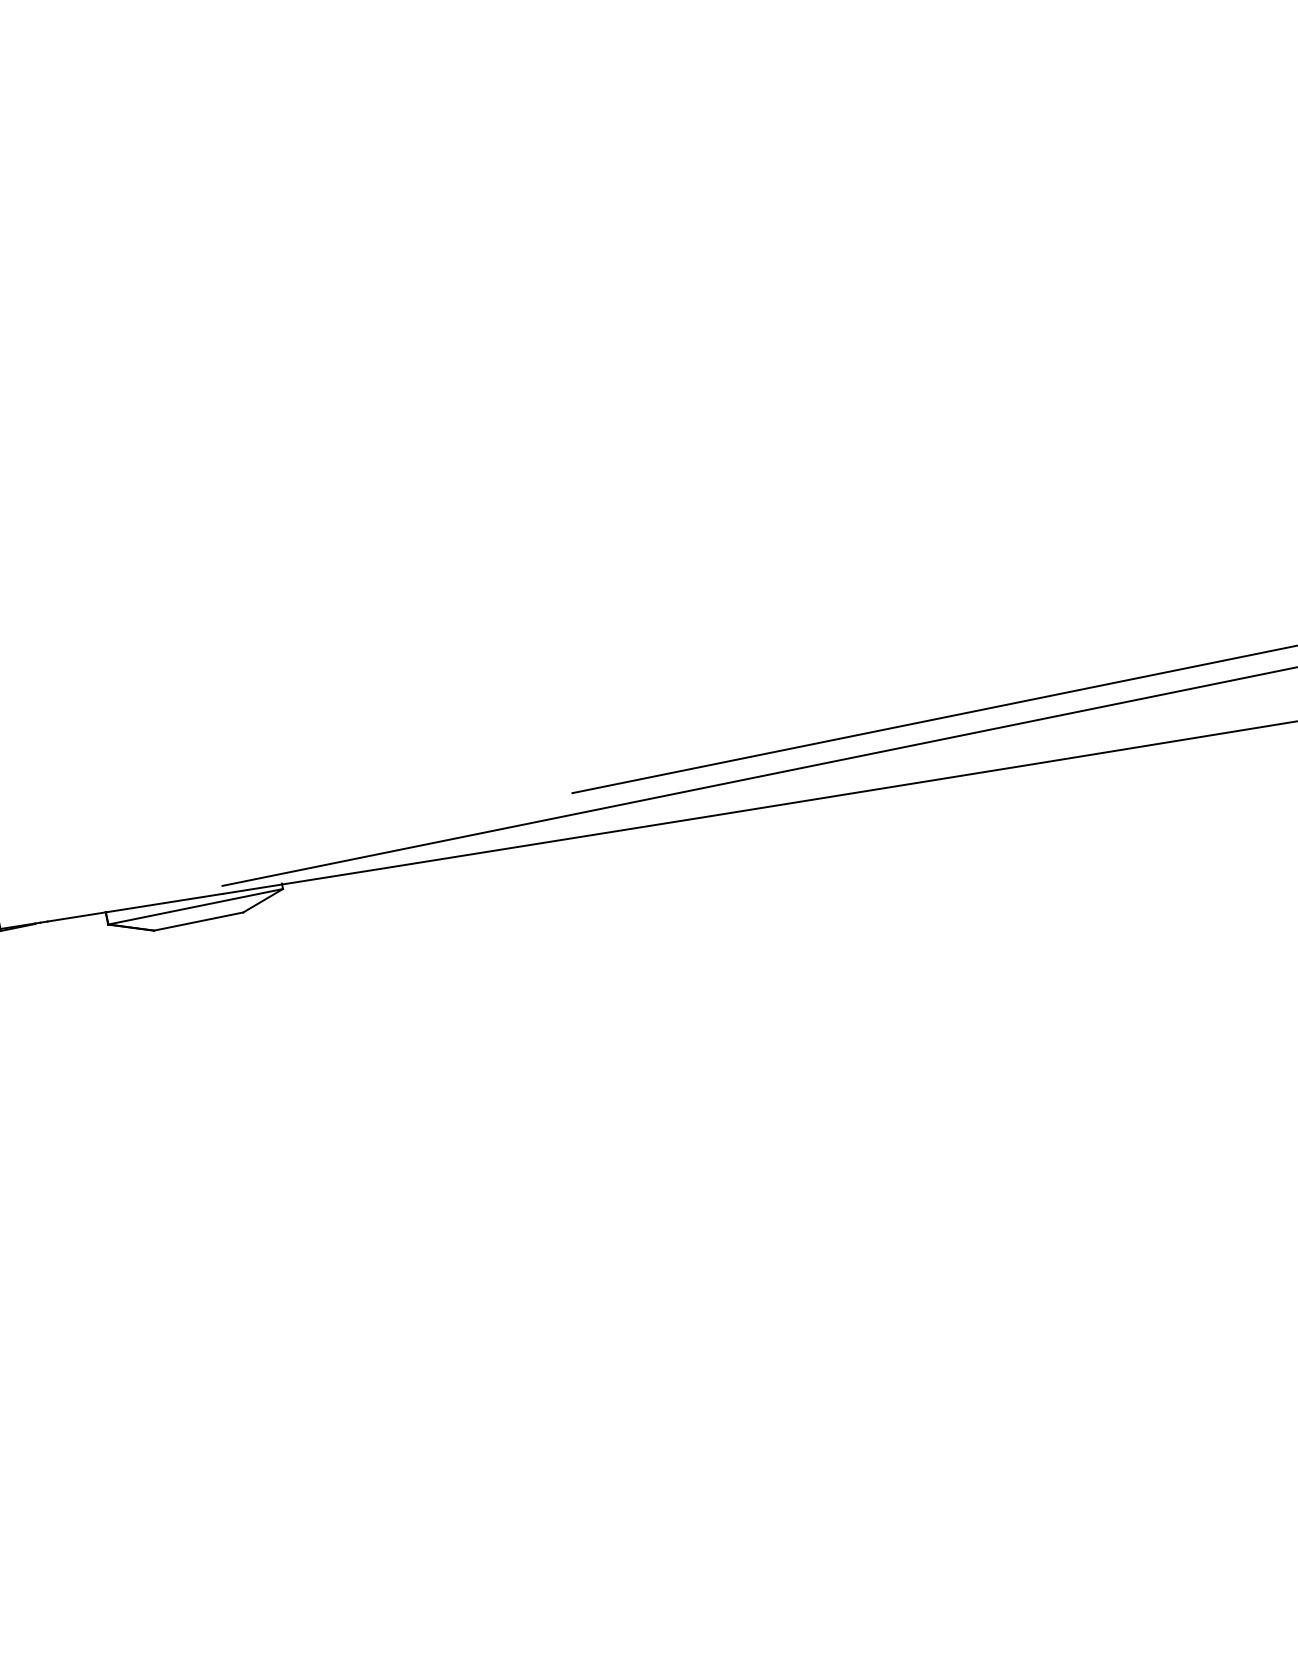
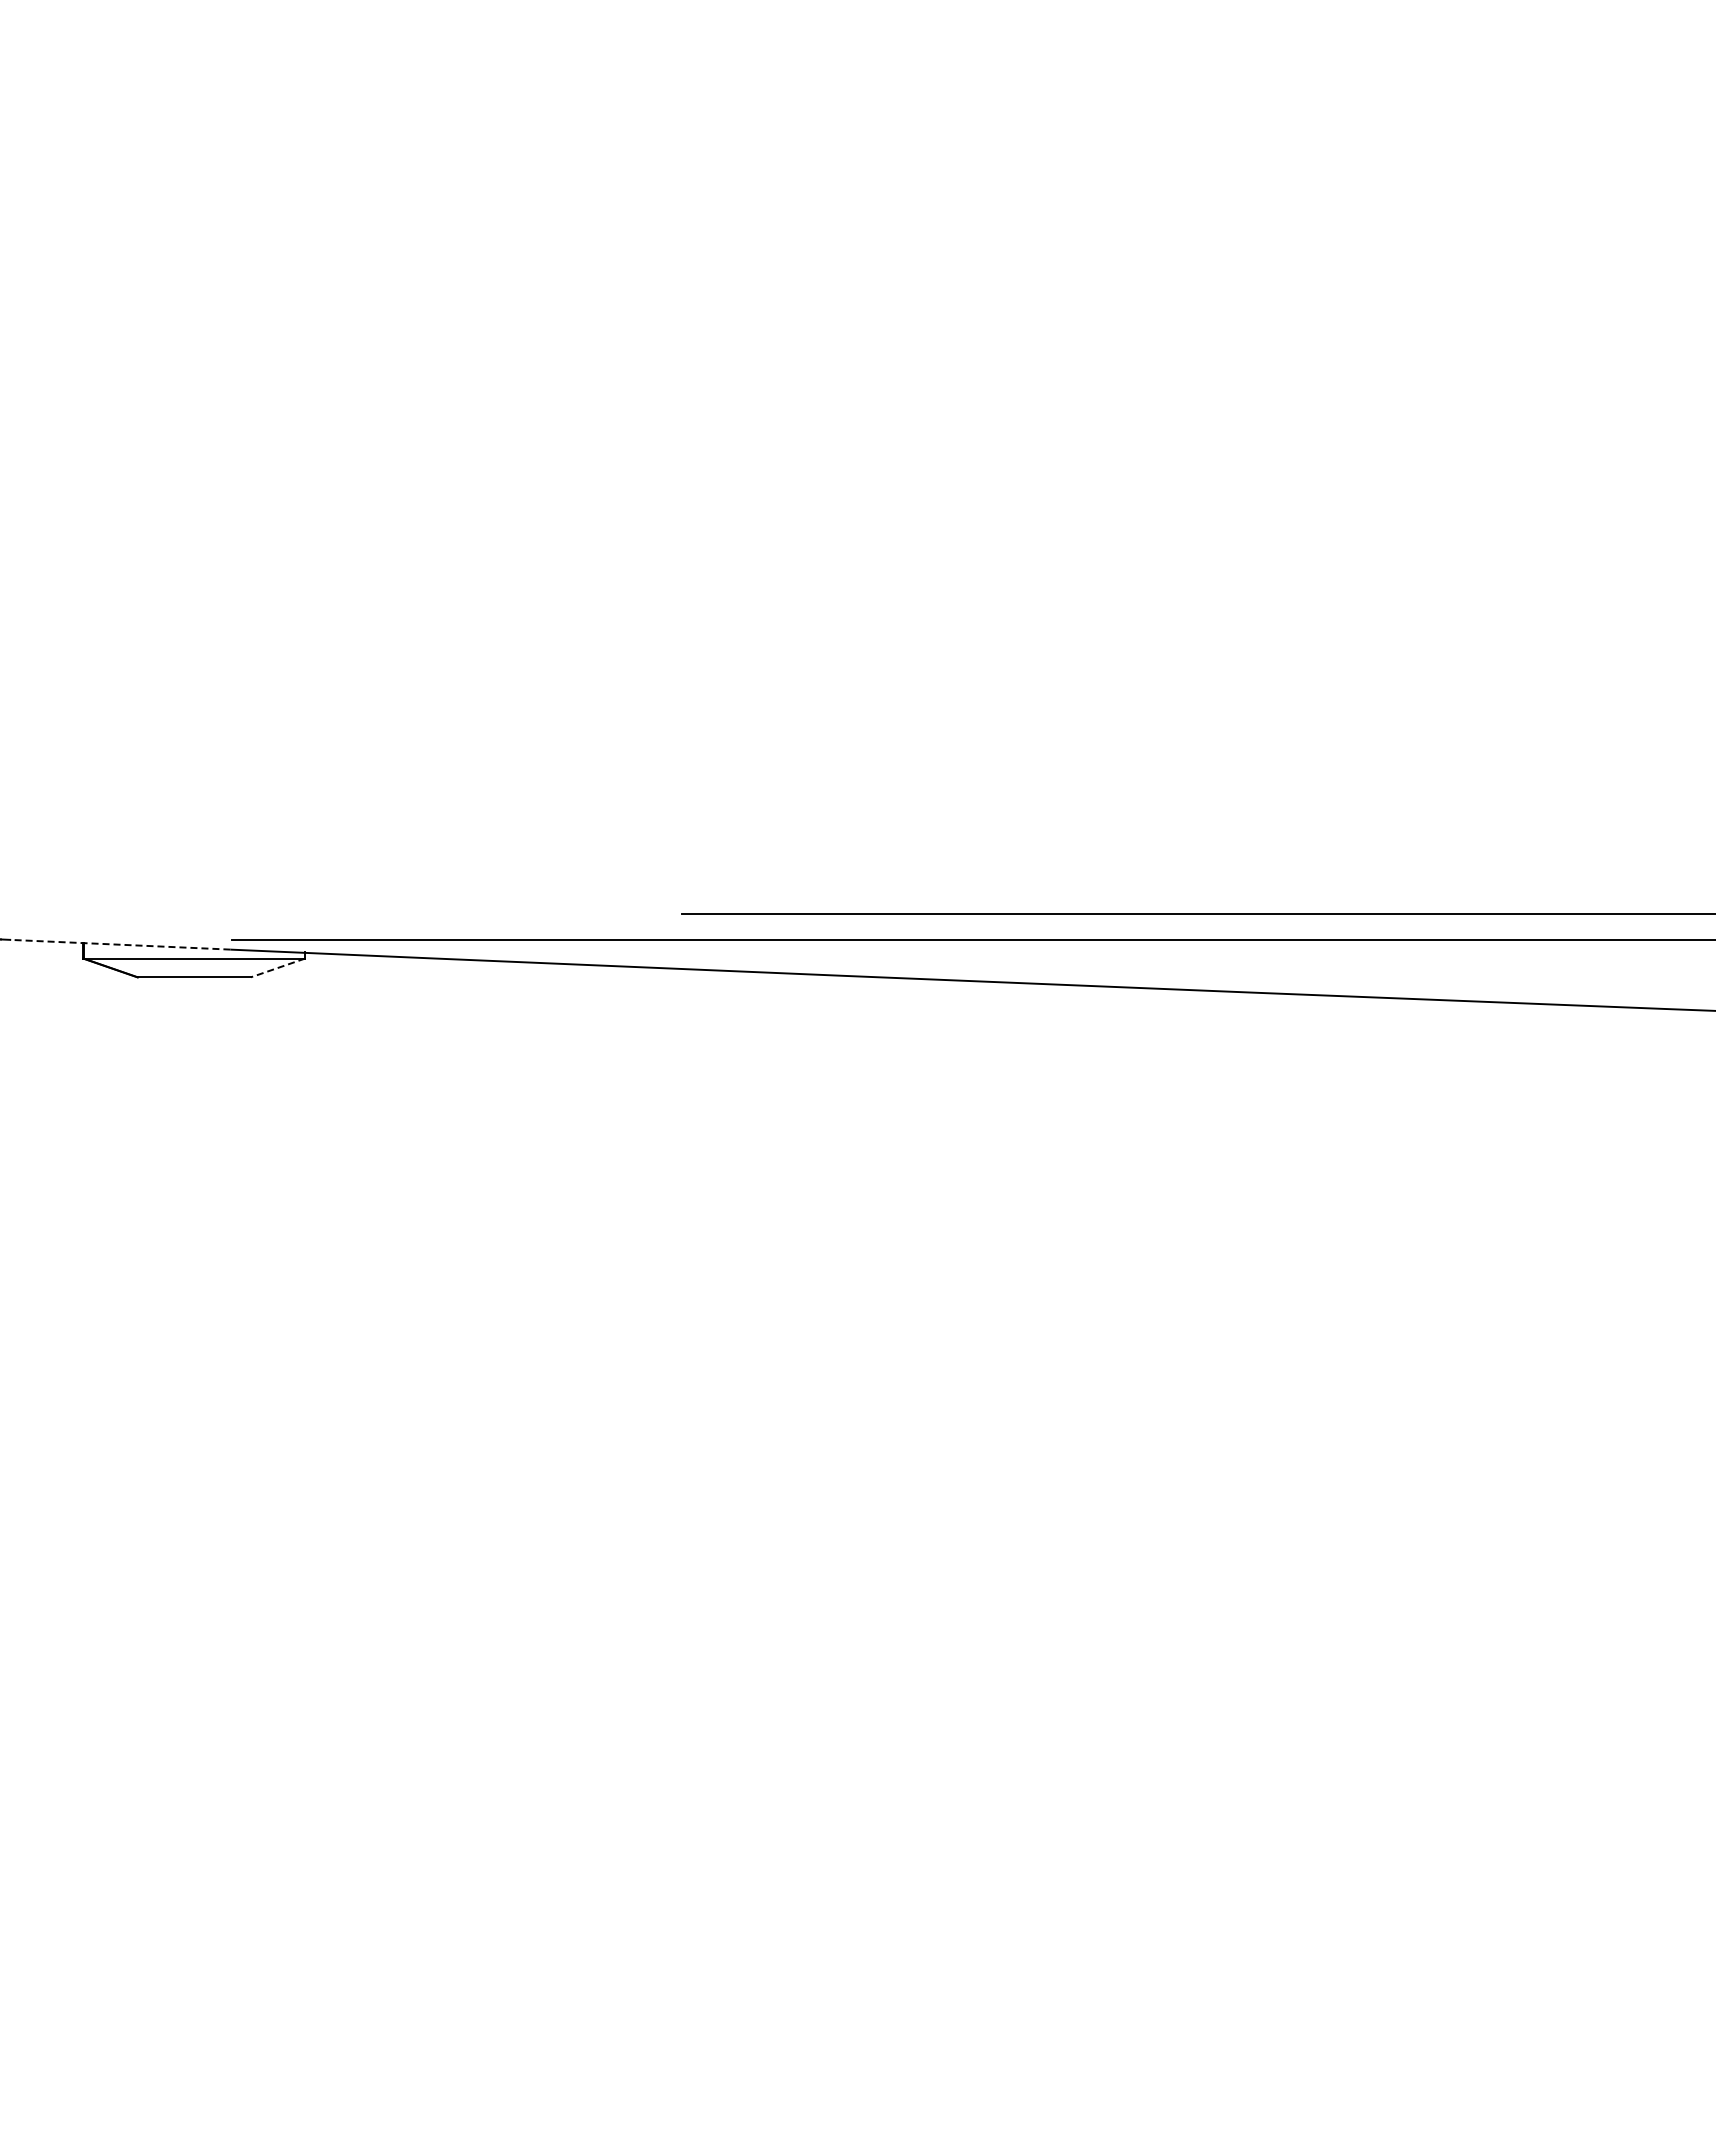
line: (262, 900) -> (277, 967), solid -> dashed
line: (134, 907) -> (119, 944), solid -> dashed

